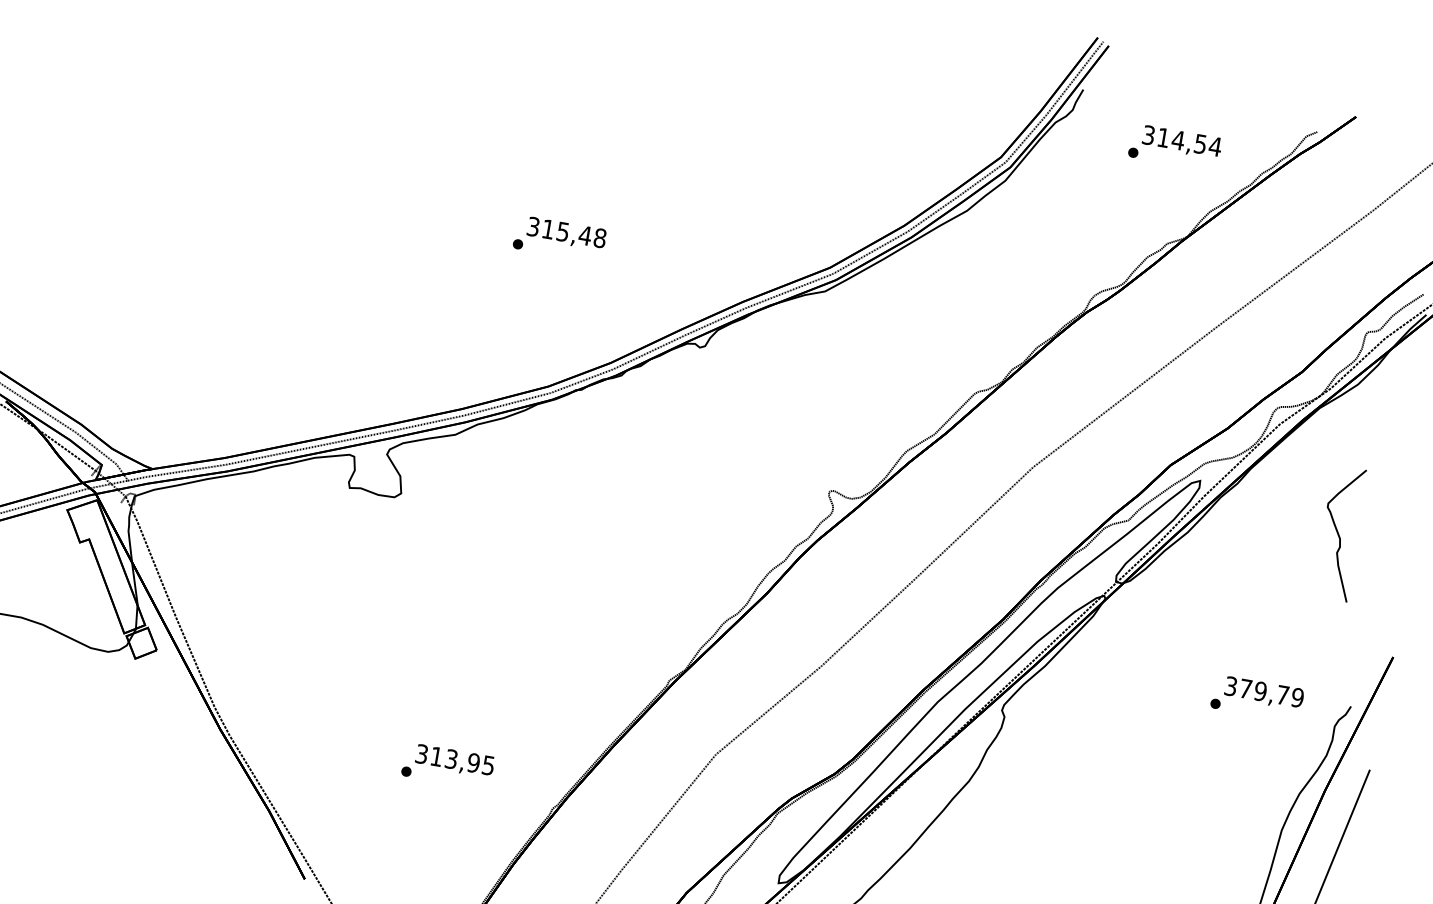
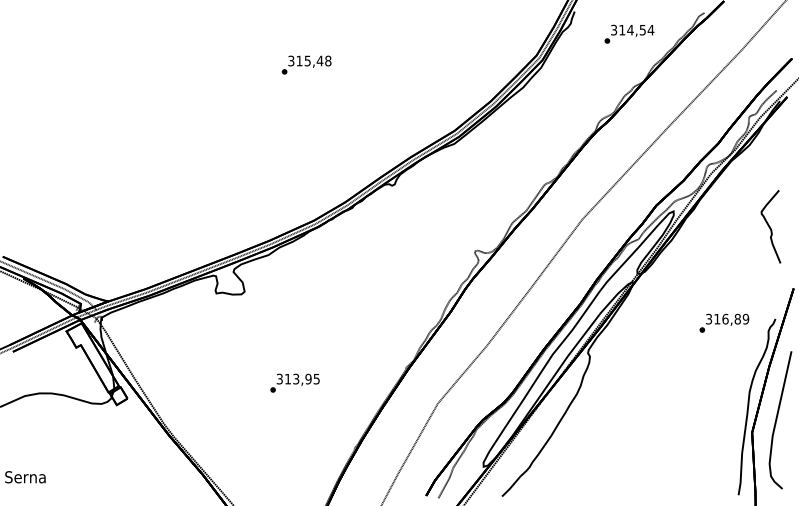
text: (559, 237) -> (306, 64), moved
curve: (1339, 532) -> (770, 226), moved
text: (1264, 690) -> (727, 318), 379,79 -> 316,89
text: (447, 764) -> (294, 382), moved

